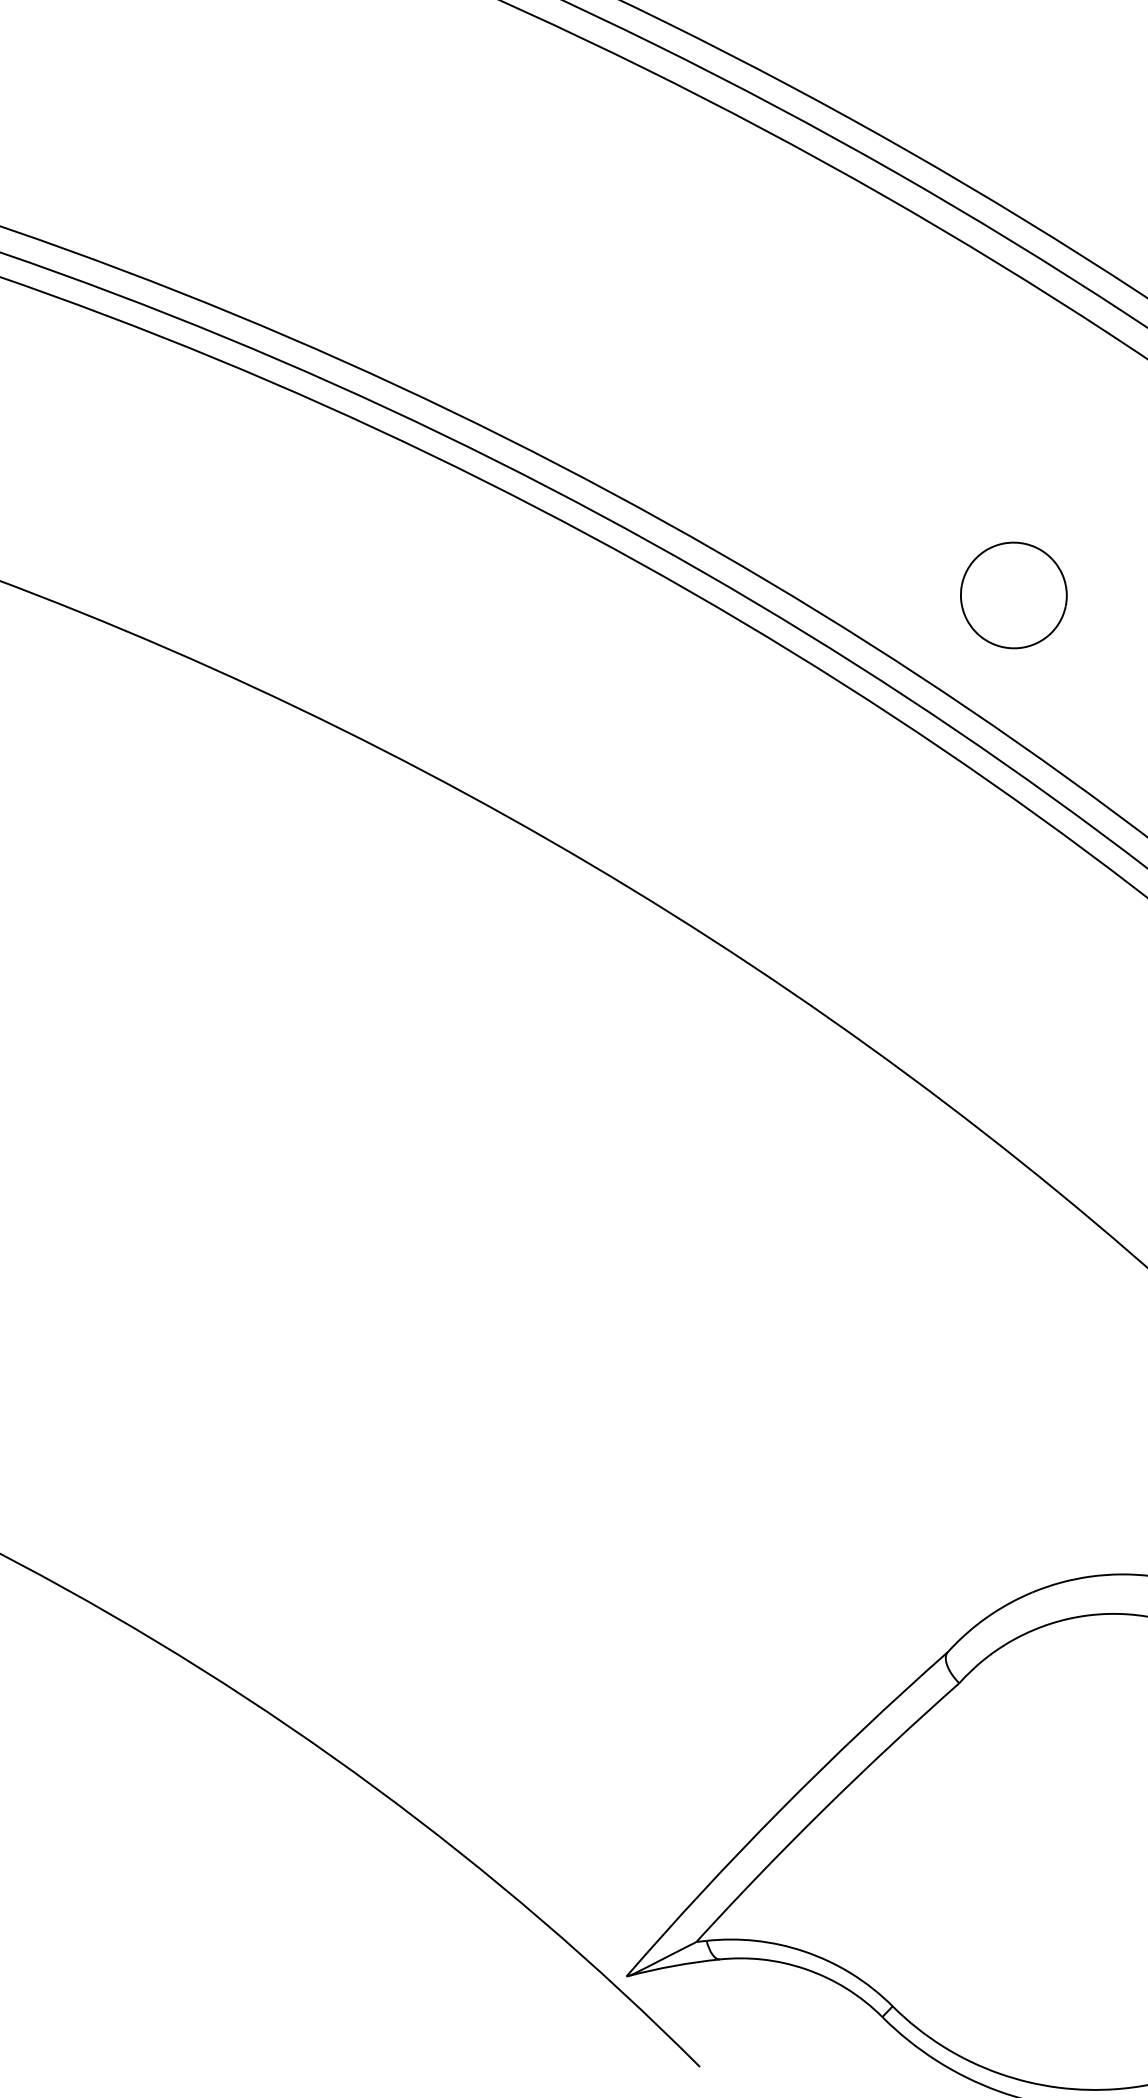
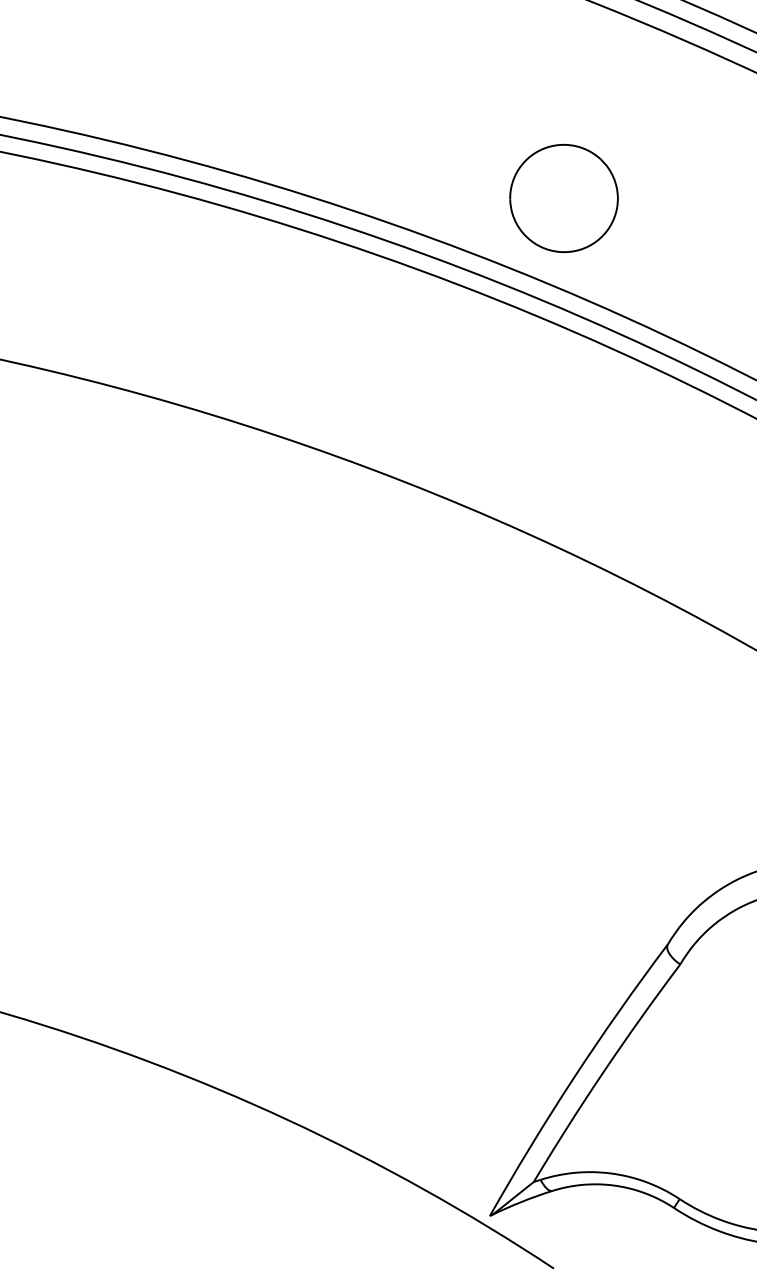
part: (1013, 595) -> (563, 198), size x1.43

